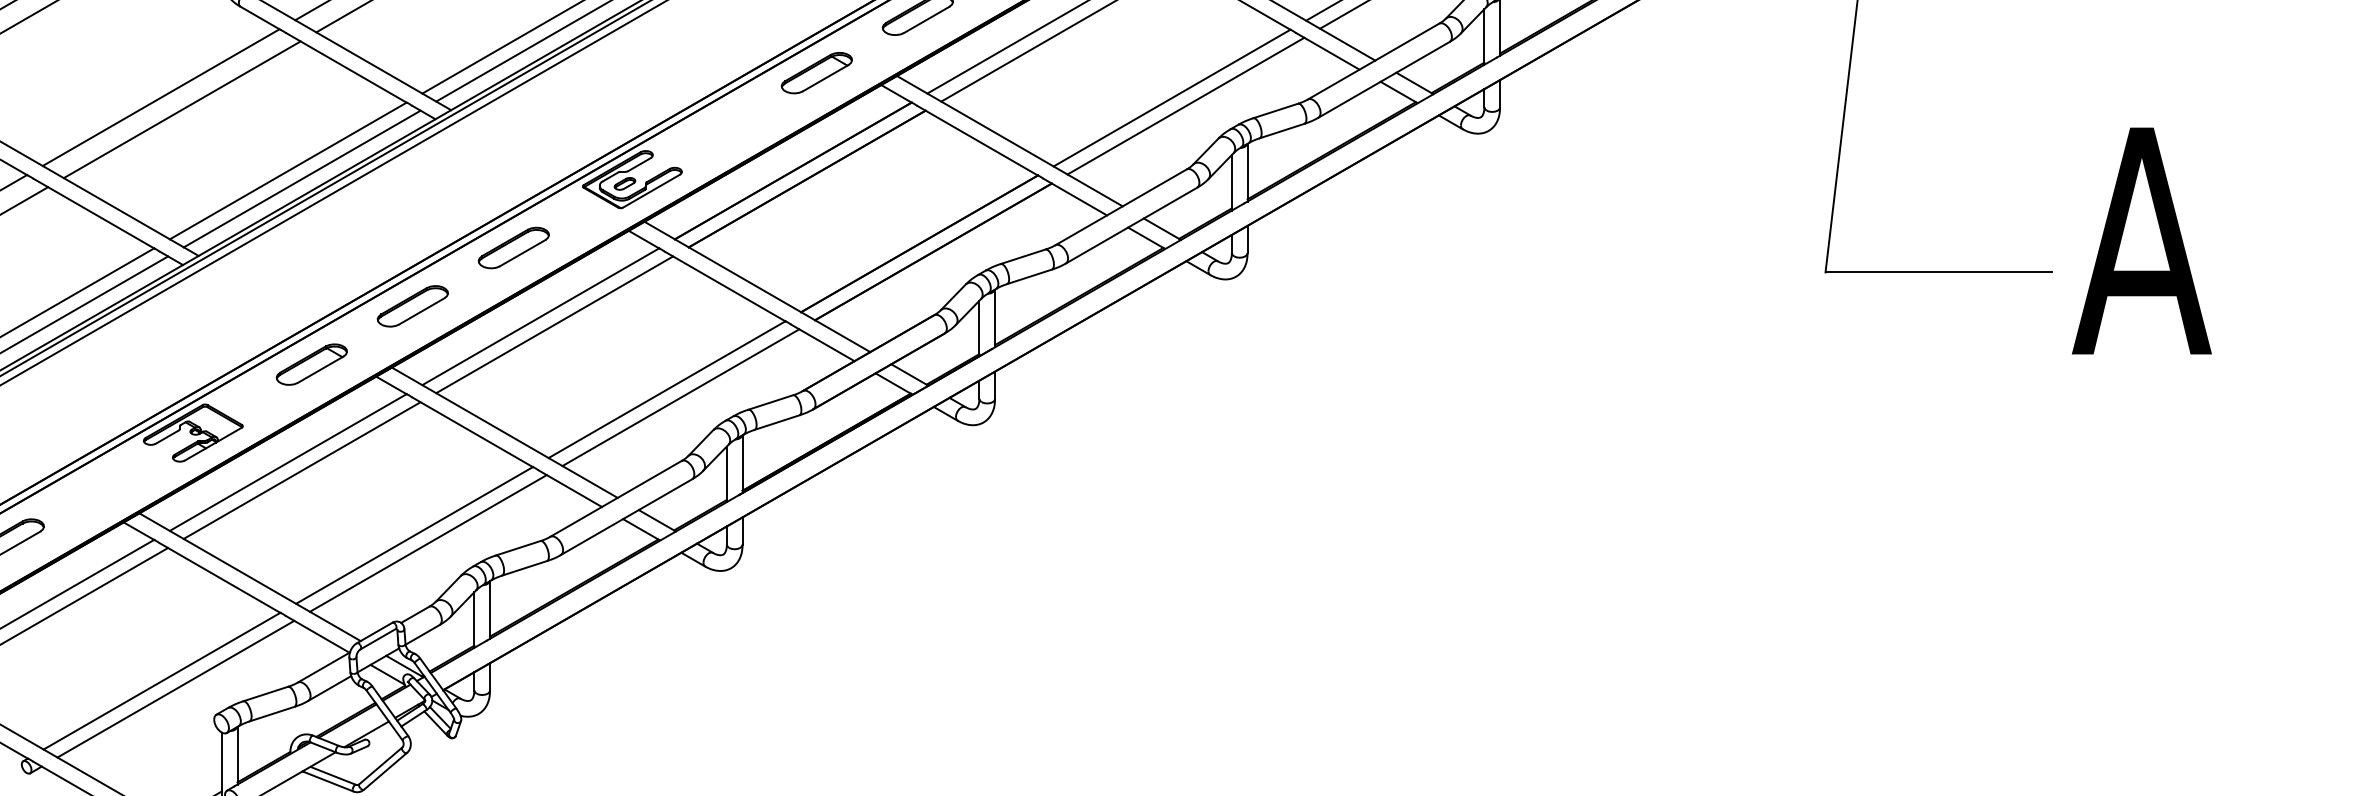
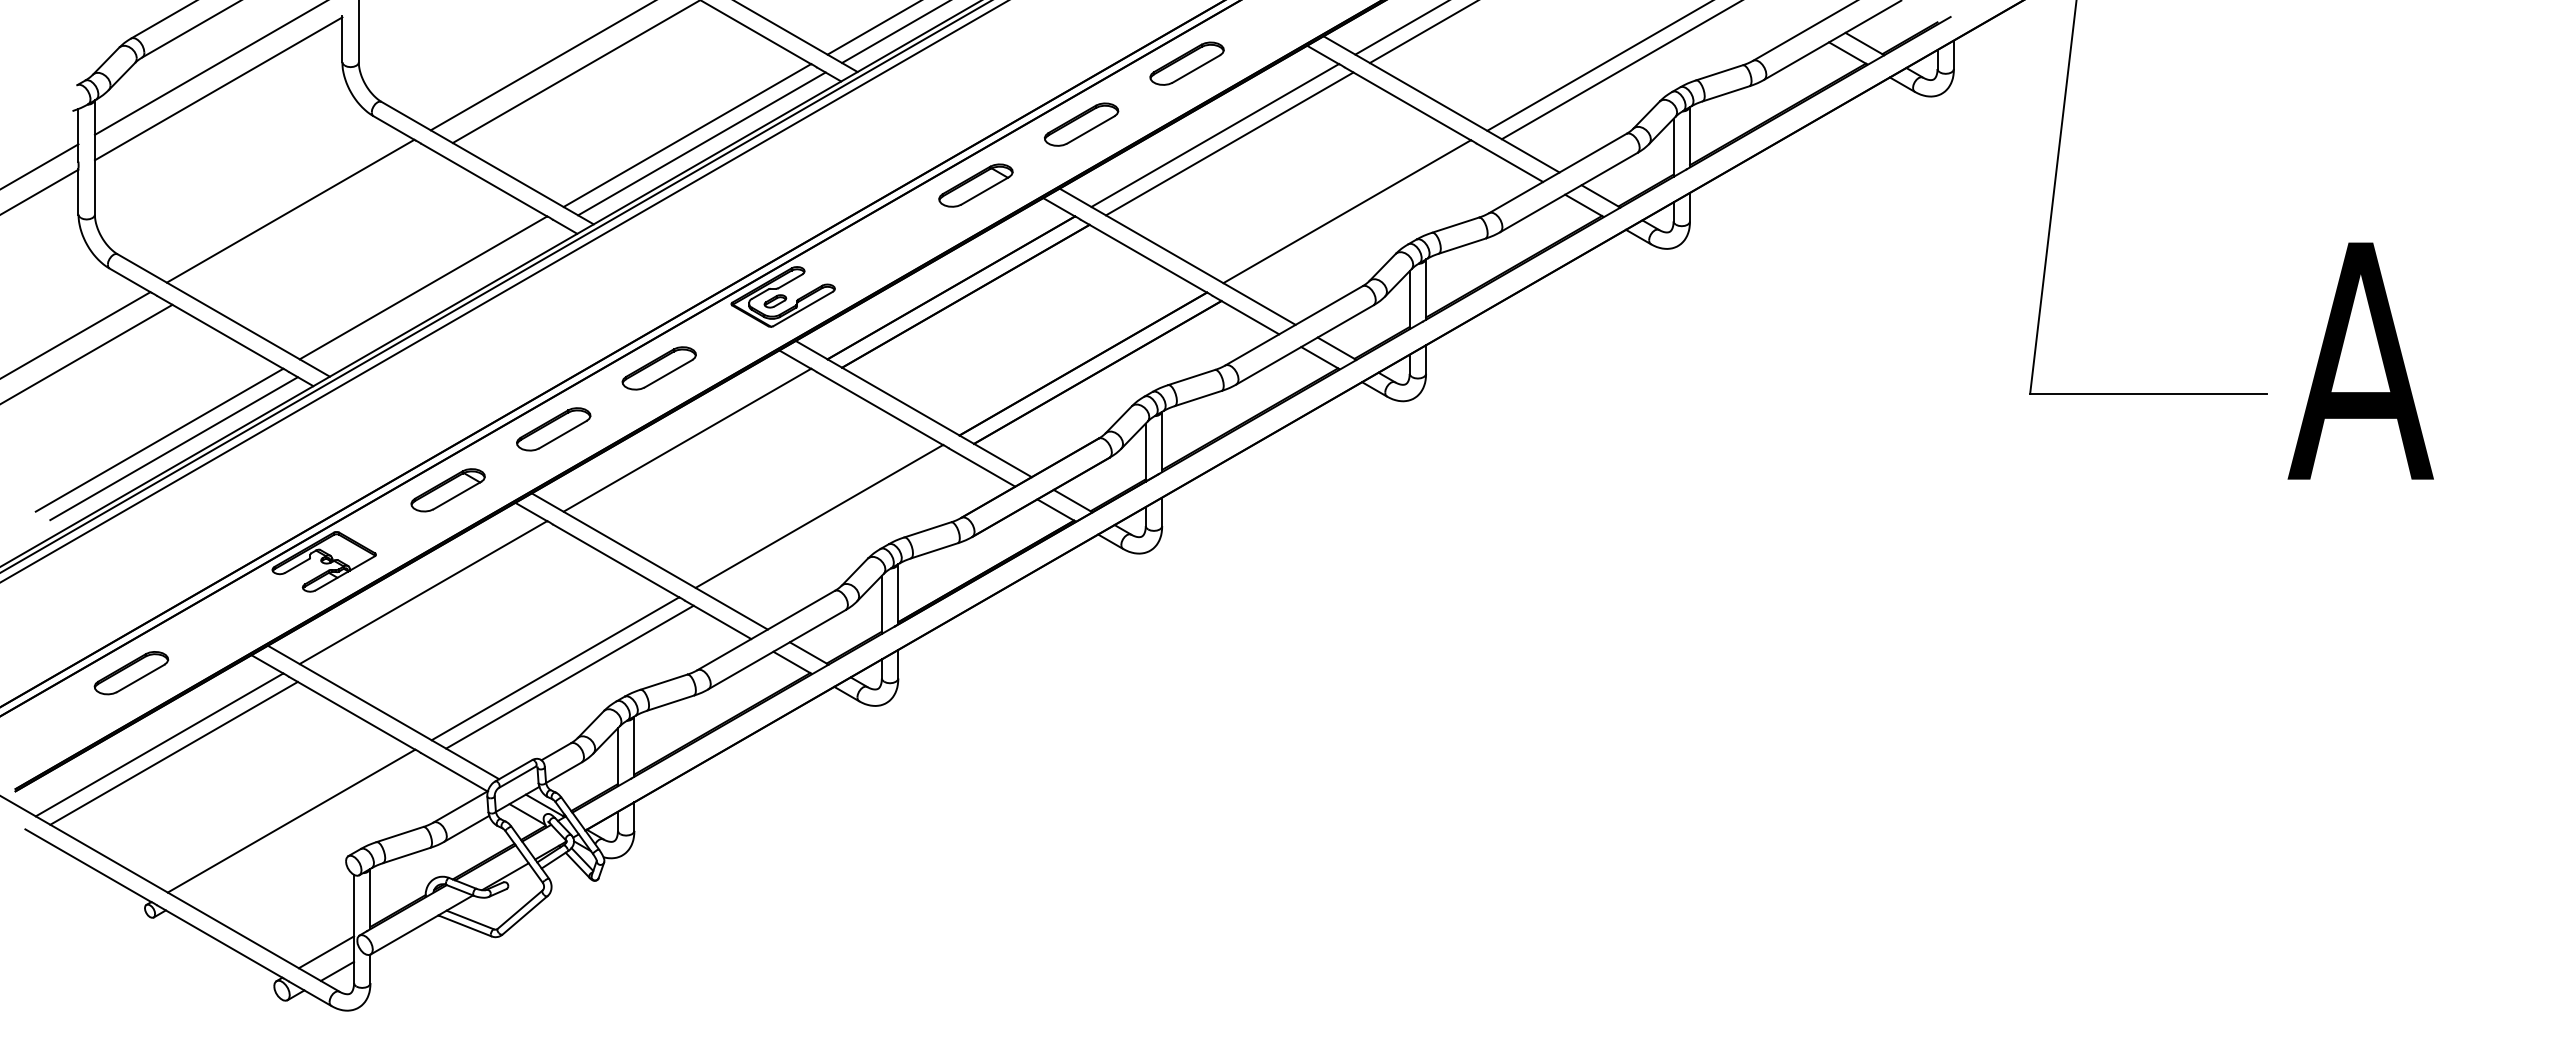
line: (1185, 105) -> (1361, 219), removed
line: (182, 109) -> (312, 223), removed
line: (301, 178) -> (437, 295), removed
line: (554, 324) -> (701, 448), removed
line: (680, 397) -> (833, 524), removed
line: (301, 470) -> (437, 600), removed
line: (175, 689) -> (305, 829), removed

